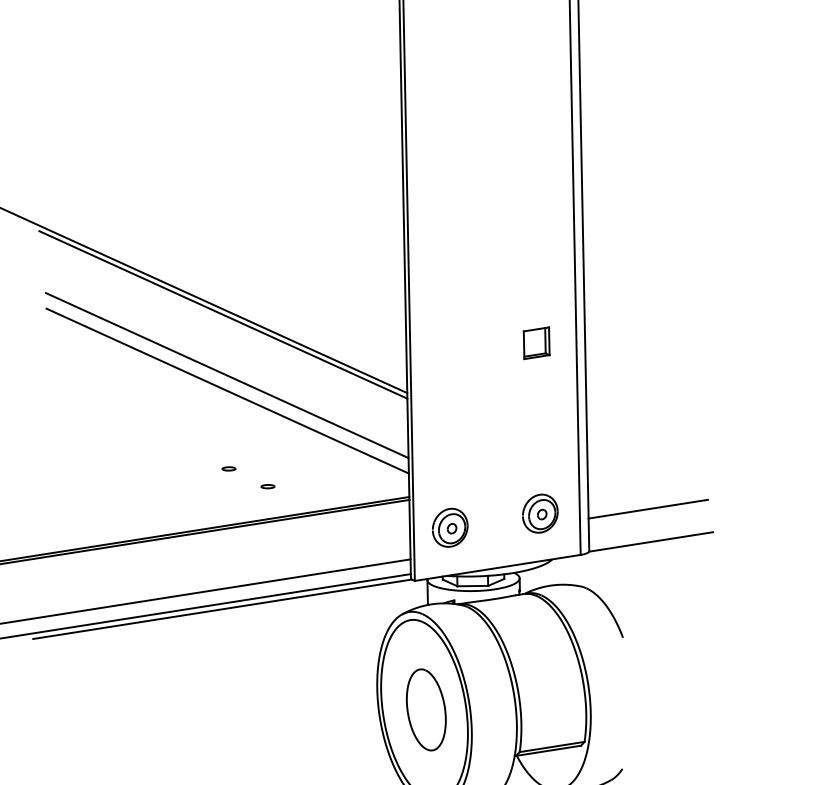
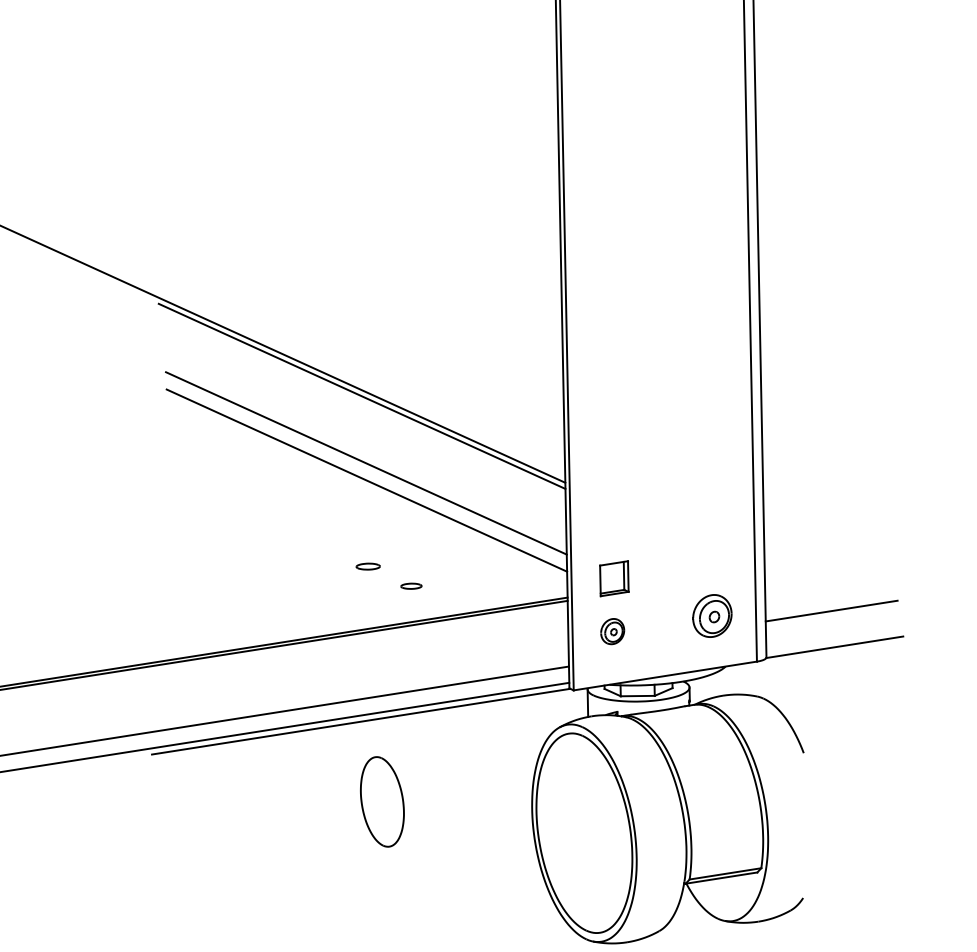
part: (536, 343) -> (614, 578), moved
part: (229, 468) -> (368, 566), size x1.6
part: (268, 486) -> (411, 585), size x1.4
part: (449, 527) -> (612, 631), size x0.6
part: (426, 709) -> (382, 801), moved

